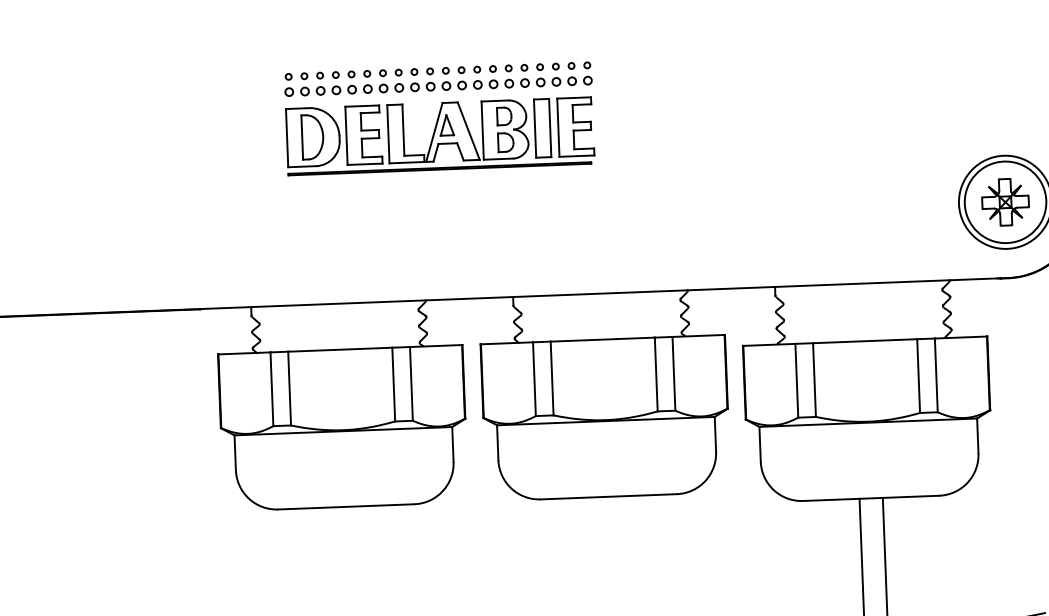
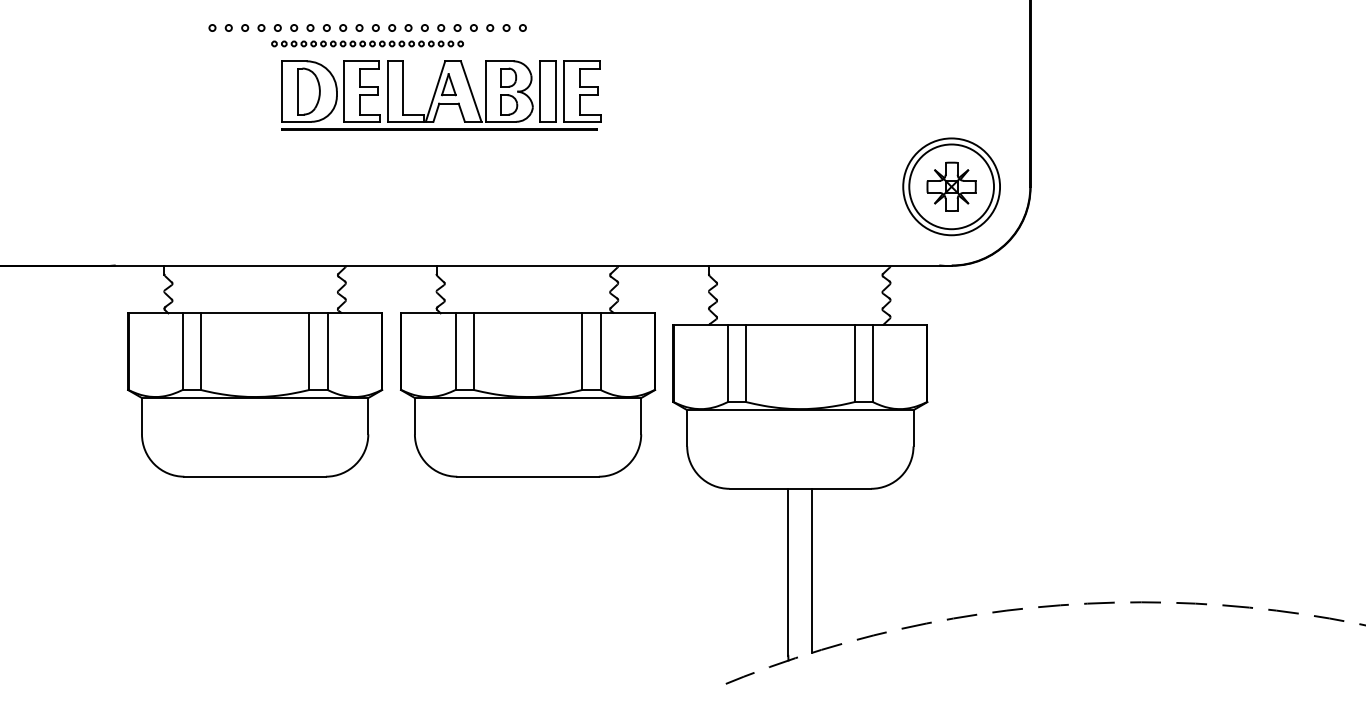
part: (438, 86) -> (367, 43), size x0.6
part: (440, 136) -> (441, 95), moved

